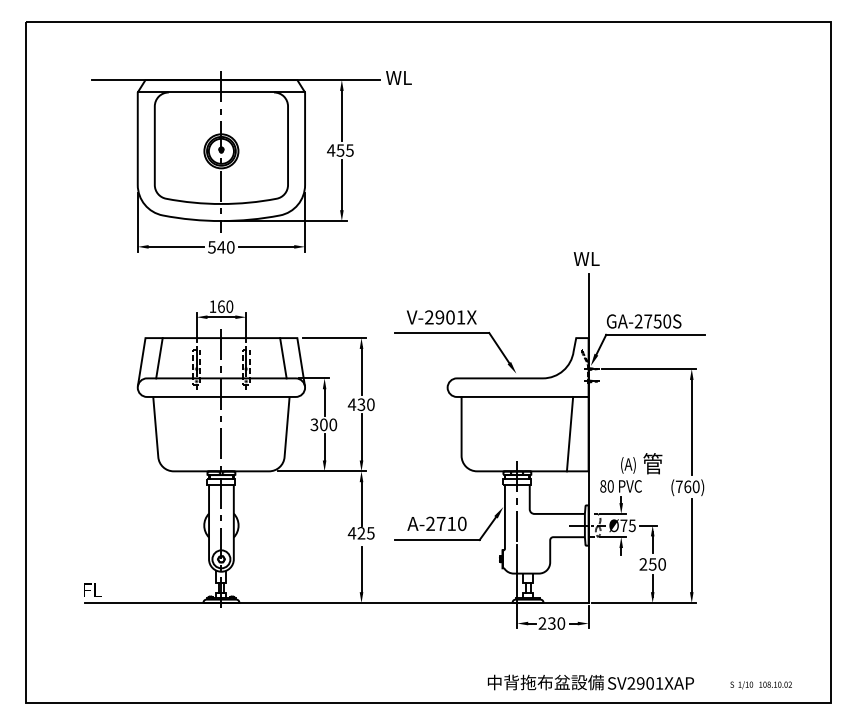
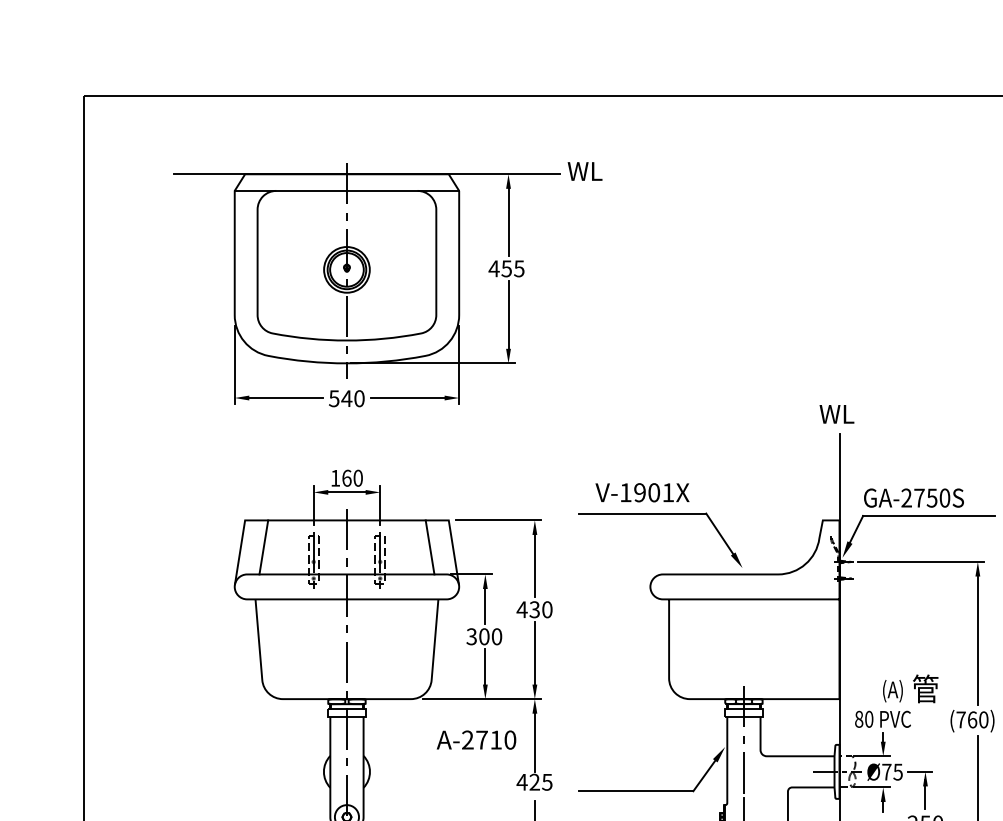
text: (429, 317) -> (626, 492), V-2901X -> V-1901X
line: (569, 433) -> (813, 648), removed
text: (436, 523) -> (475, 739), moved

